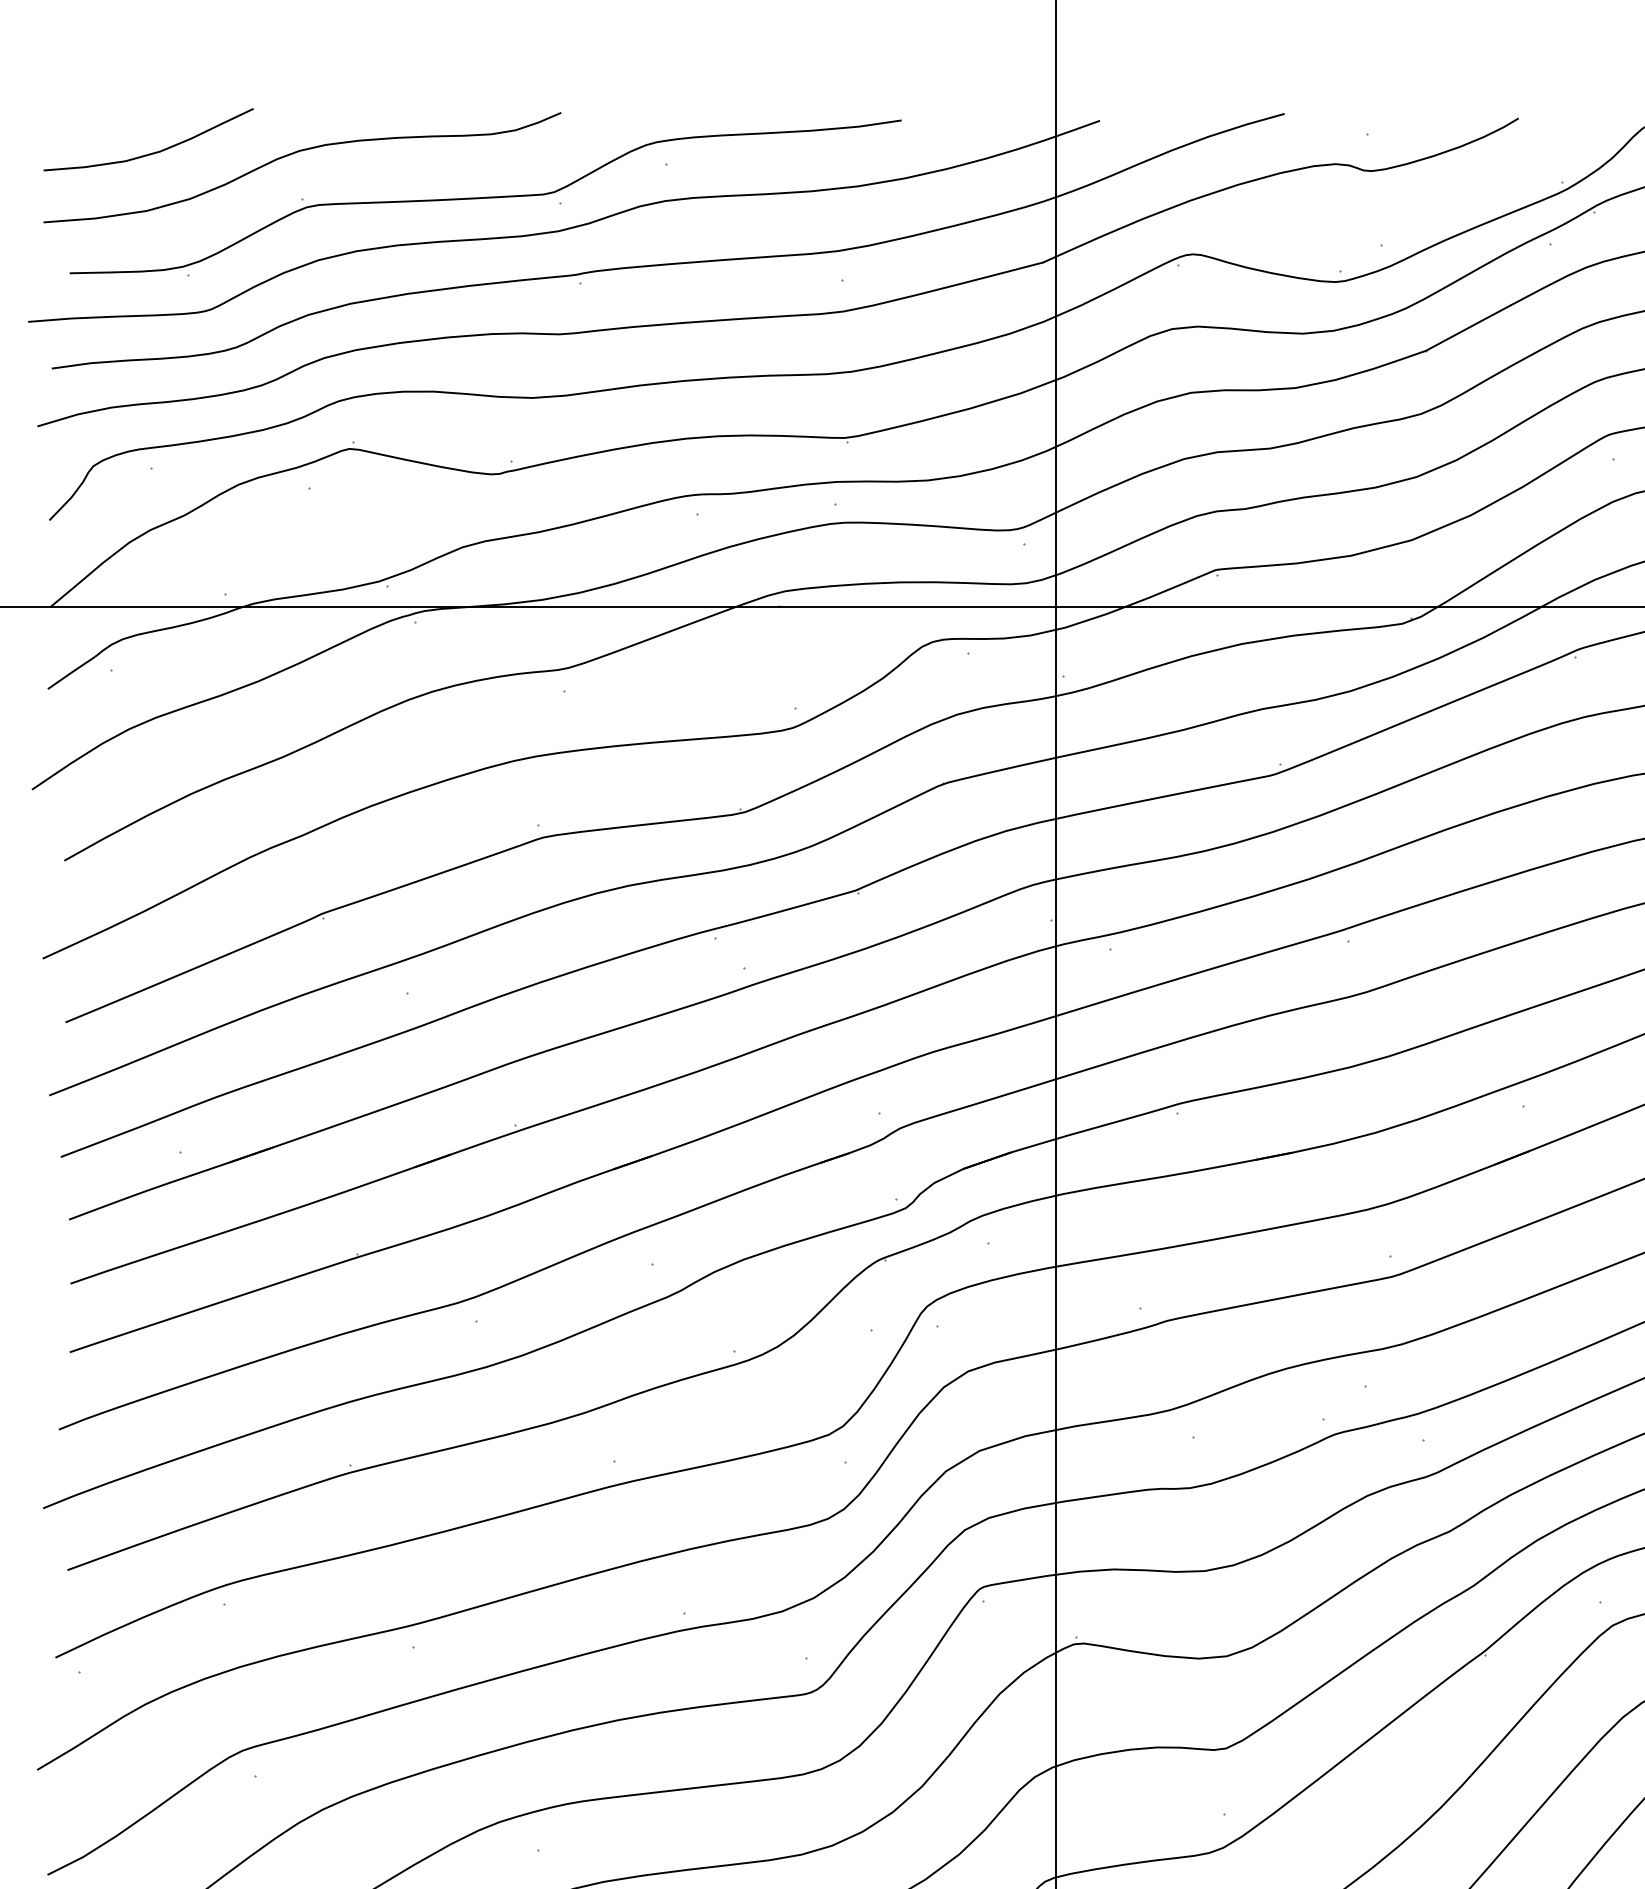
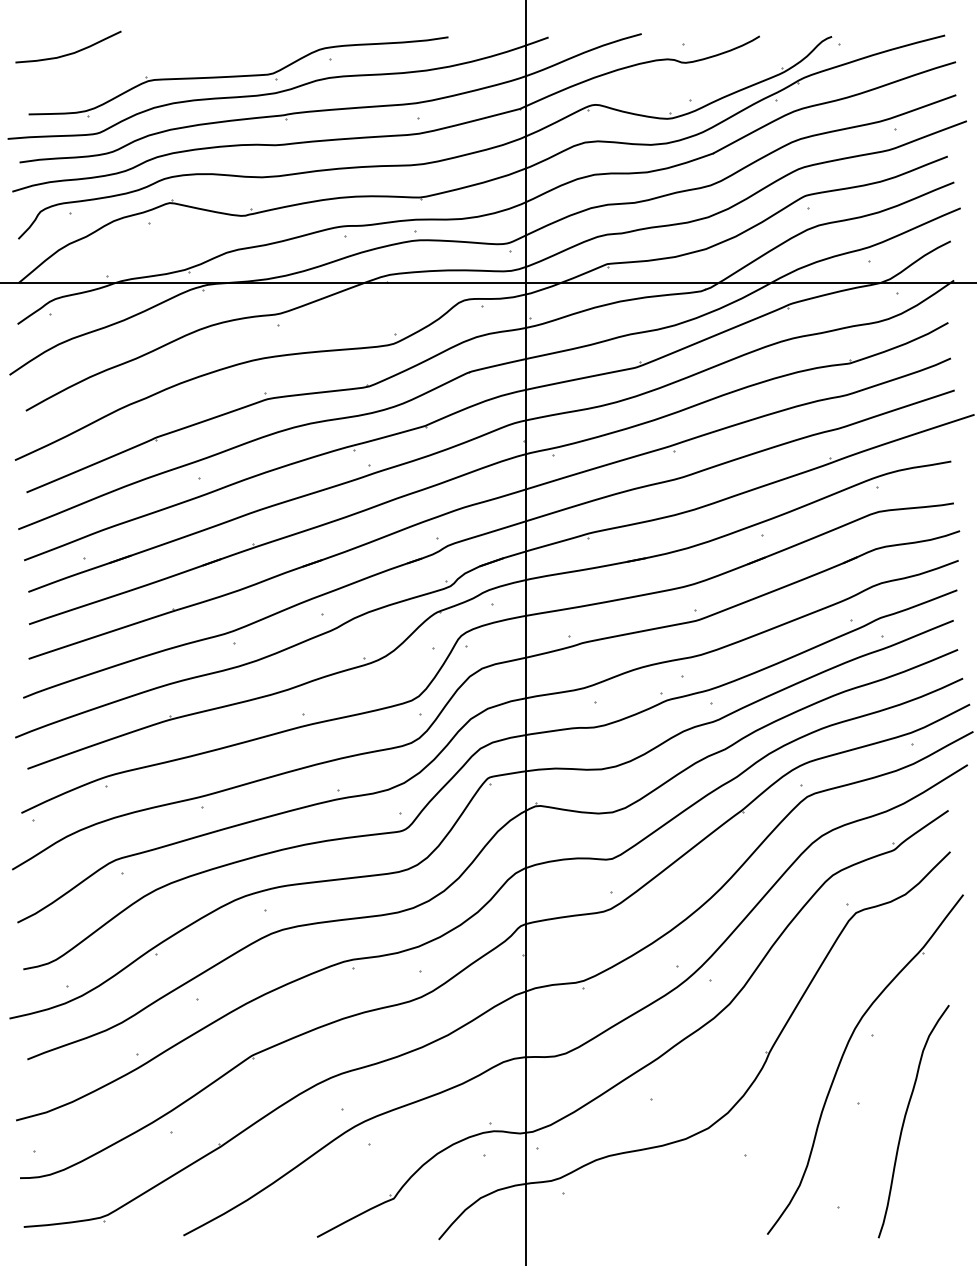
curve: (295, 154) -> (142, 54), removed

